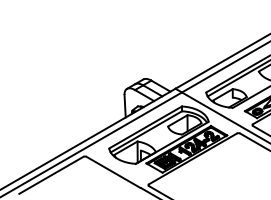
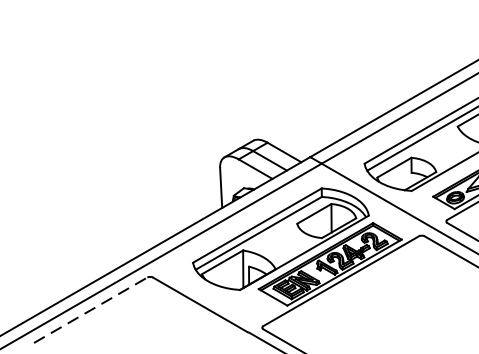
line: (51, 175) -> (90, 310), solid -> dashed

